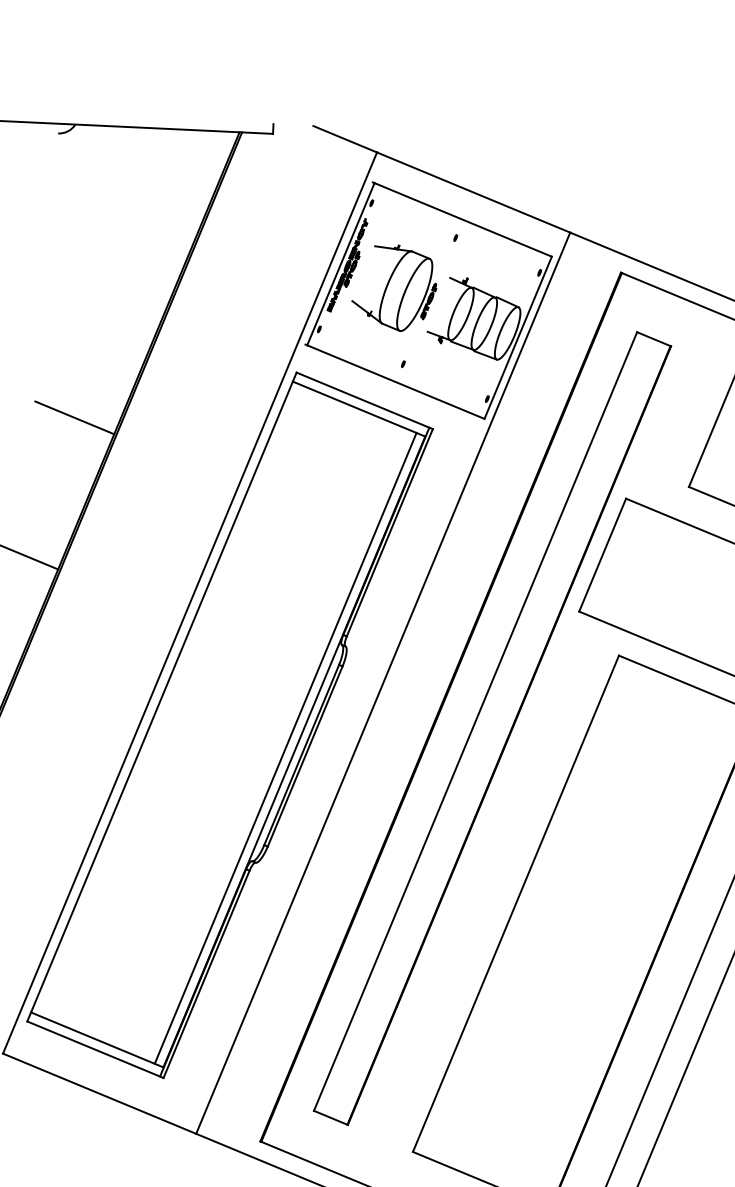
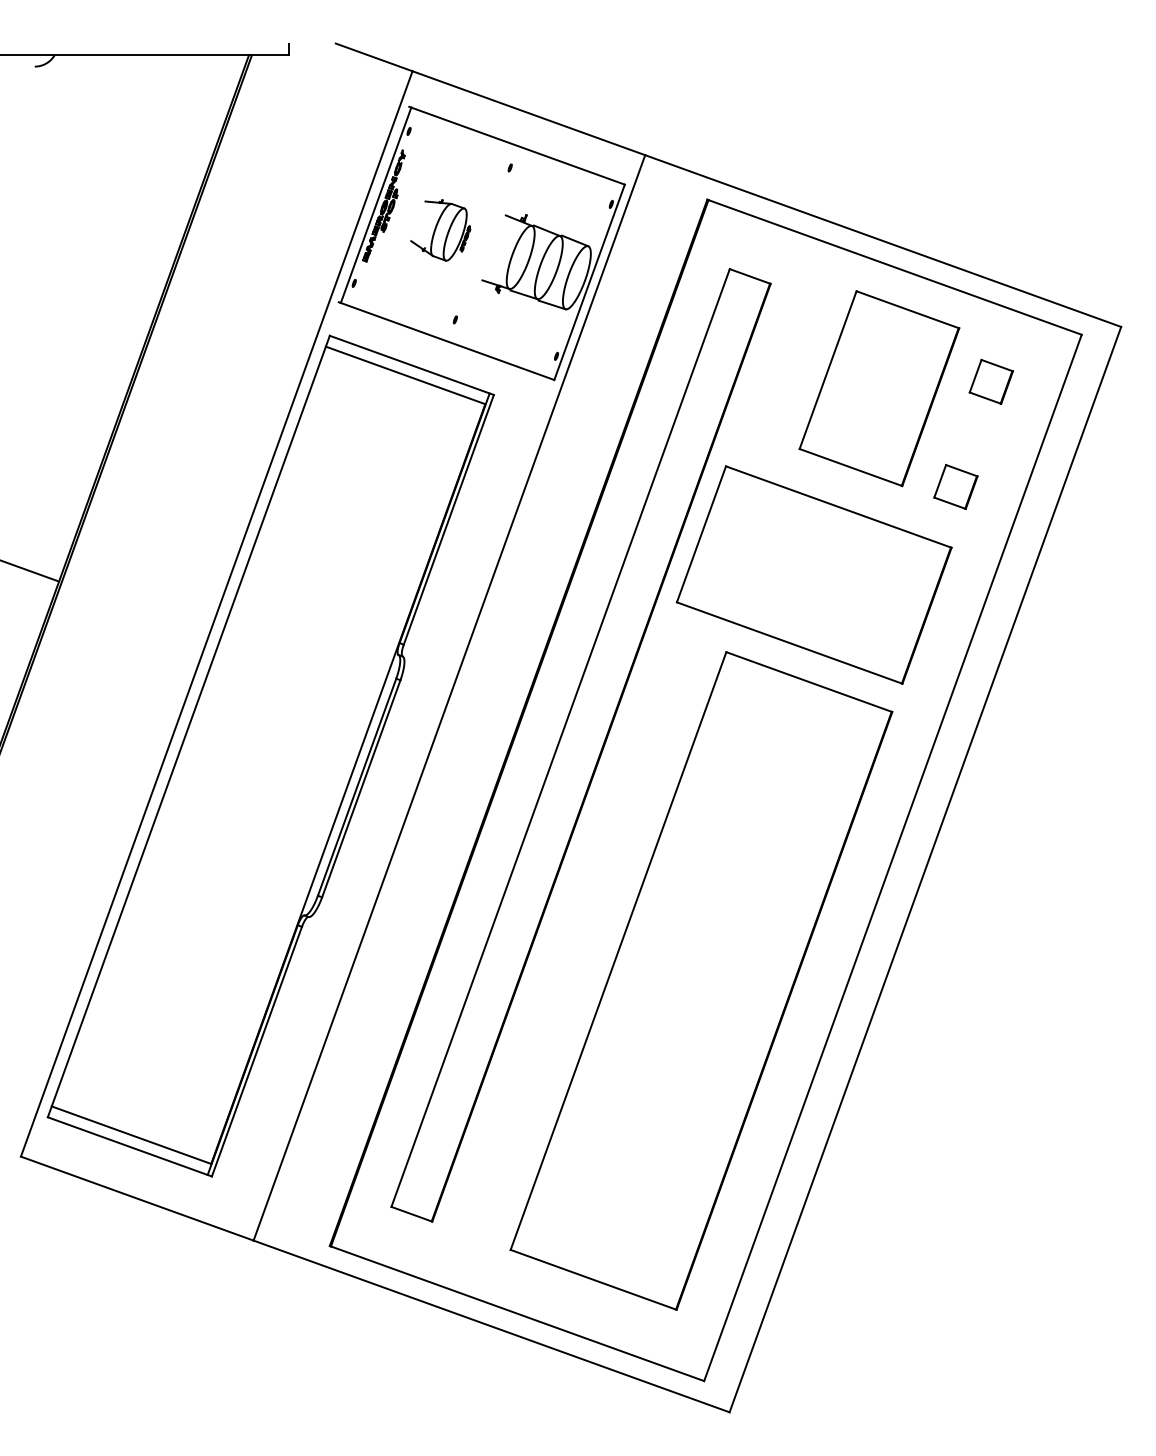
part: (394, 288) -> (440, 230), size x0.6
line: (74, 417) -> (69, 401), removed
line: (285, 748) -> (337, 780), removed

